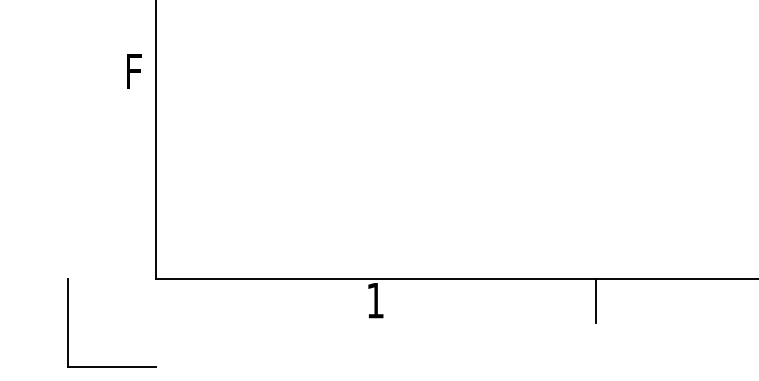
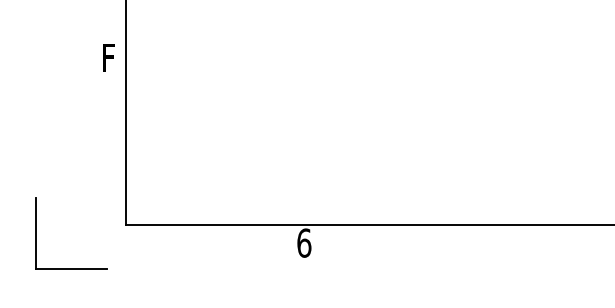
text: (375, 300) -> (304, 243), 1 -> 6
line: (595, 300) -> (482, 243), removed
part: (68, 322) -> (36, 233), moved

